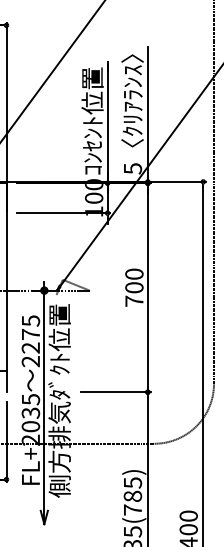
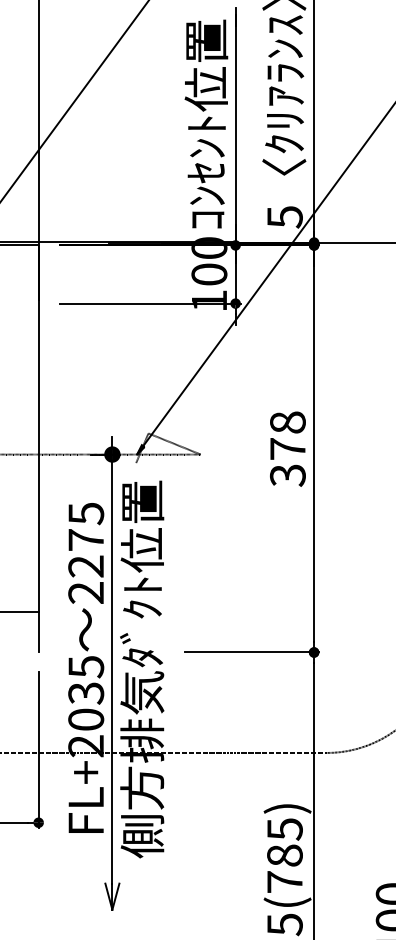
text: (134, 287) -> (288, 448), 700 -> 378

